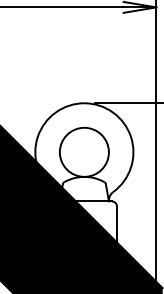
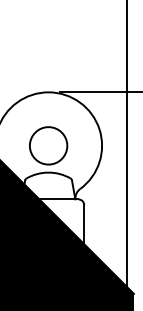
circle: (83, 151) -> (47, 144), size x0.7

